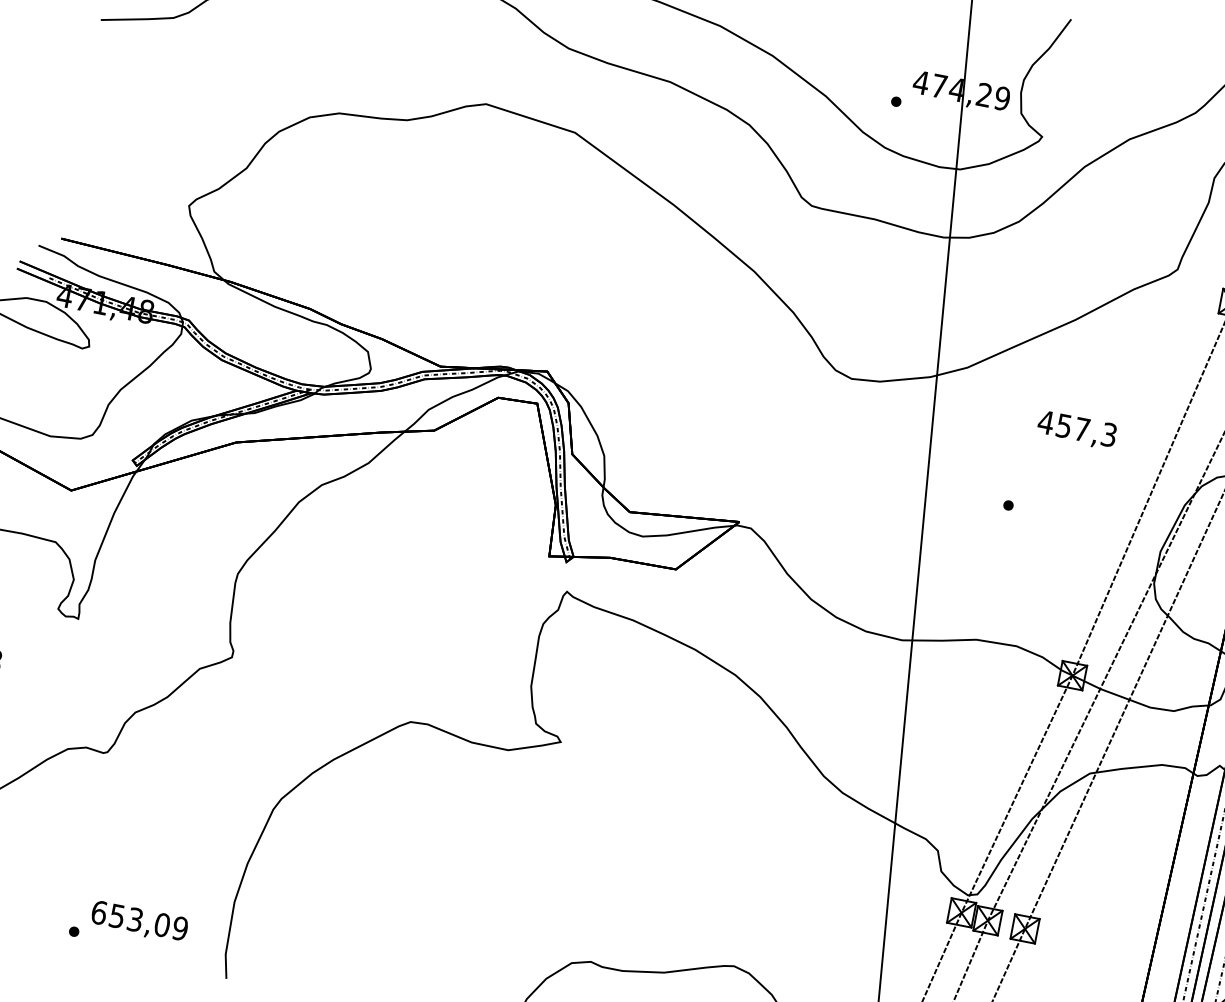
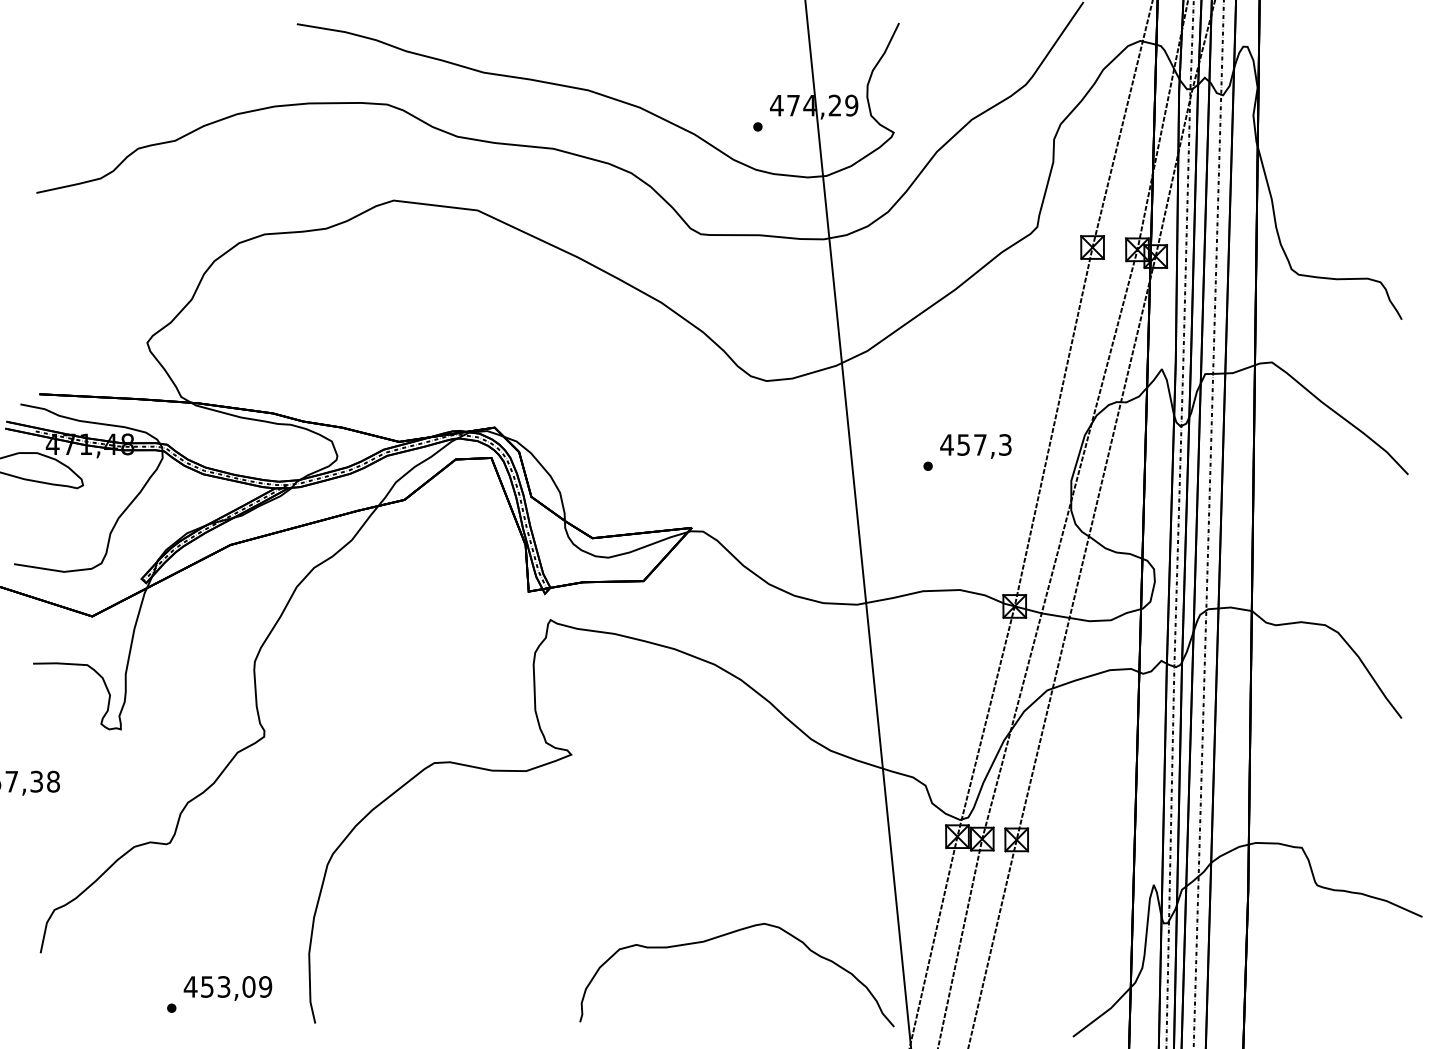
text: (1076, 430) -> (975, 446), moved
text: (99, 912) -> (190, 986), 653,09 -> 453,09

